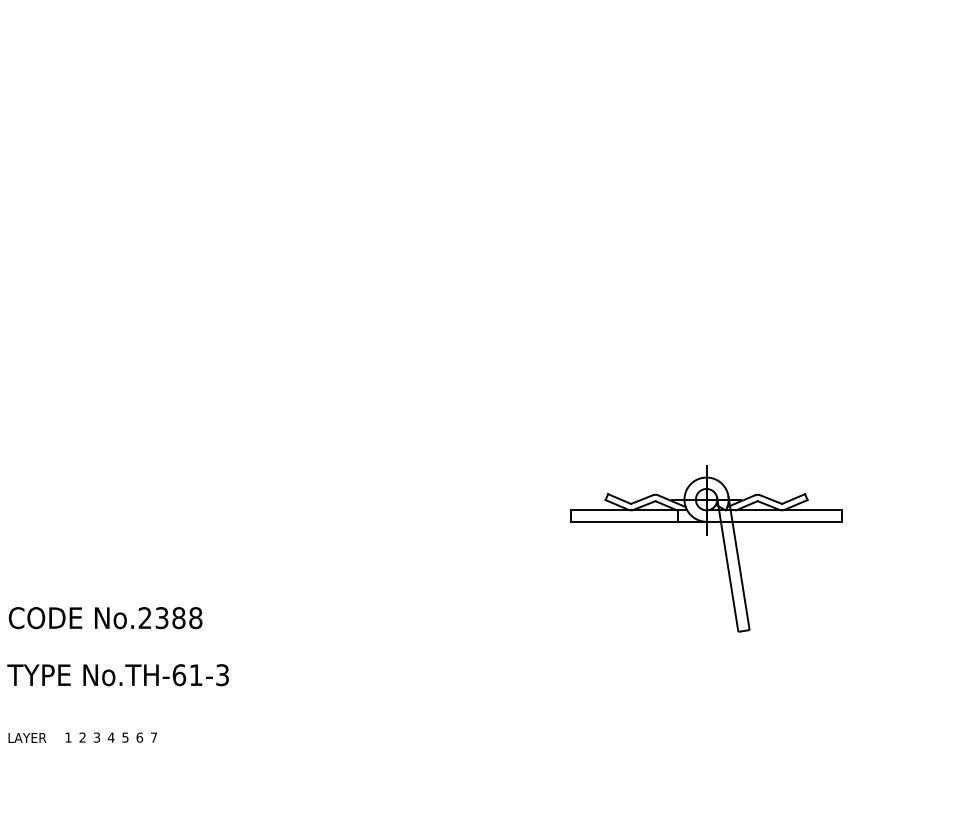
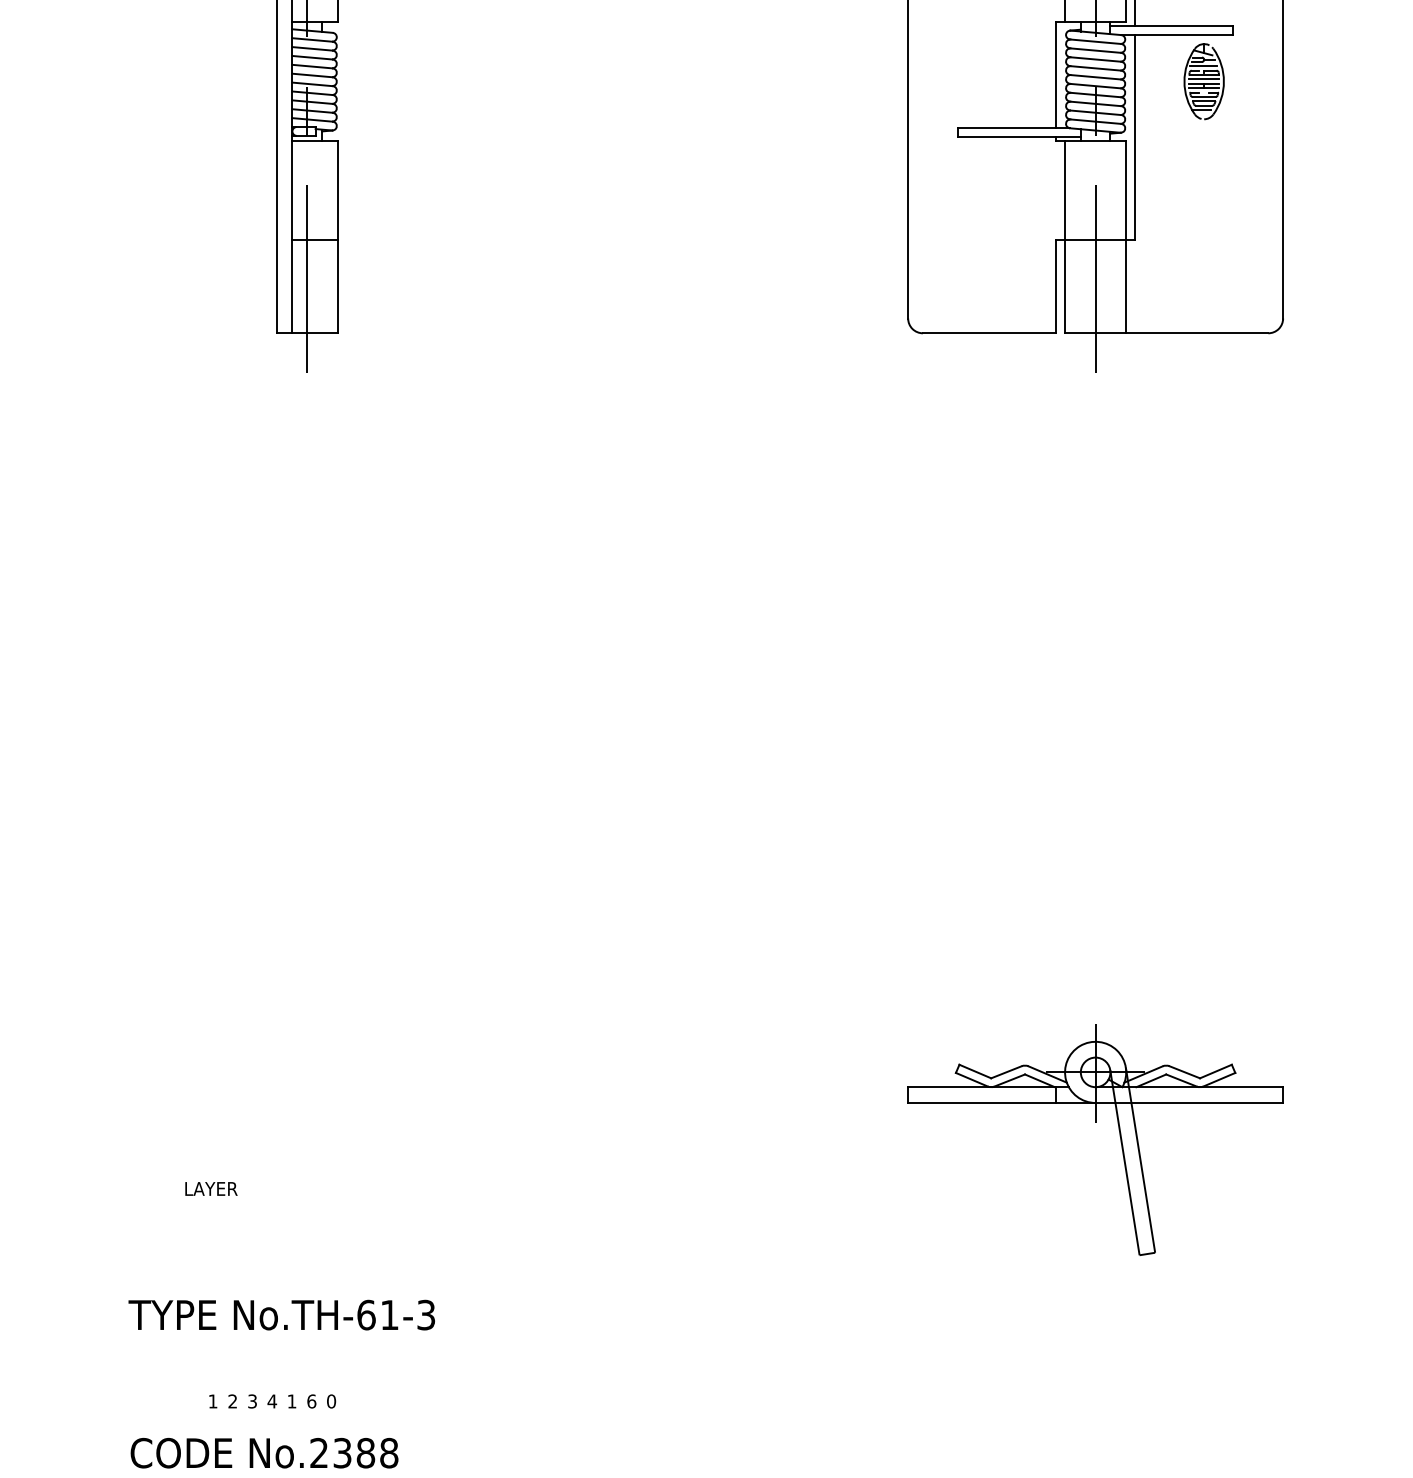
text: (105, 618) -> (264, 1453), moved
text: (27, 737) -> (211, 1188), moved
text: (125, 737) -> (291, 1401), 5 -> 1
text: (154, 737) -> (331, 1401), 7 -> 0

